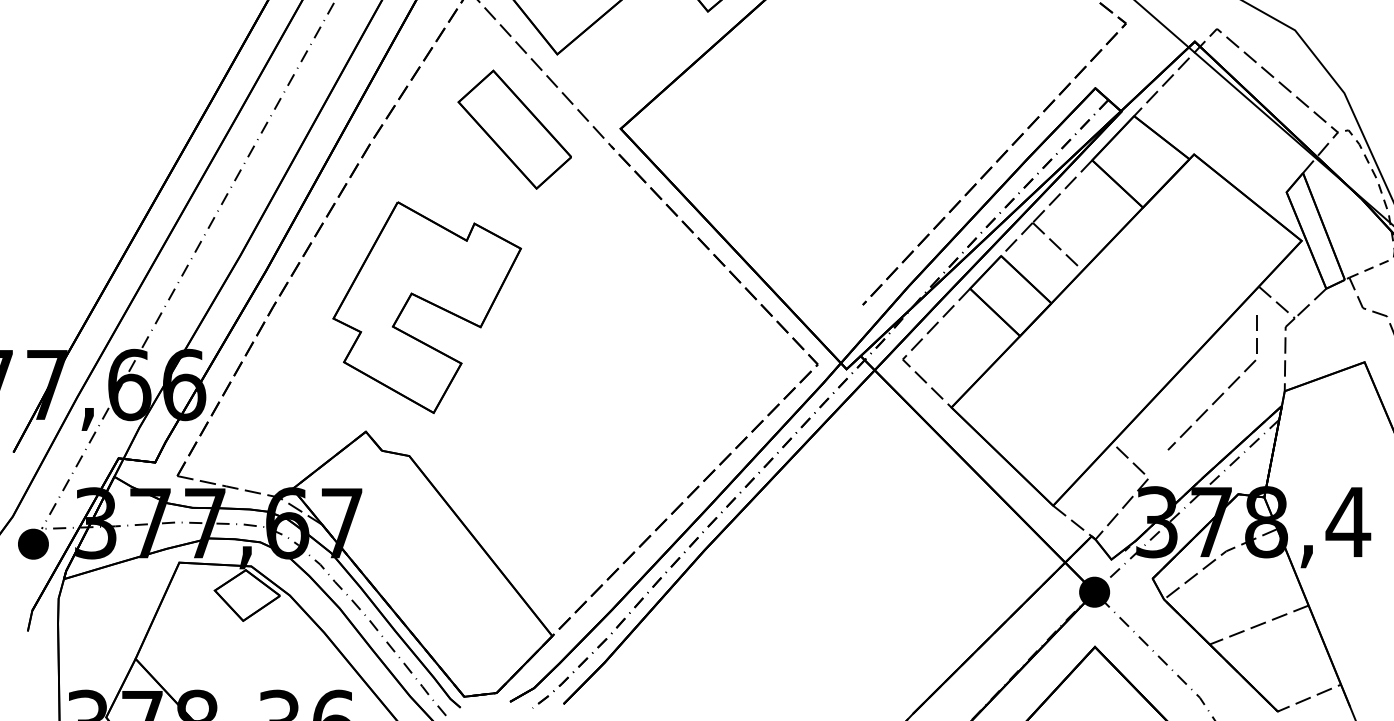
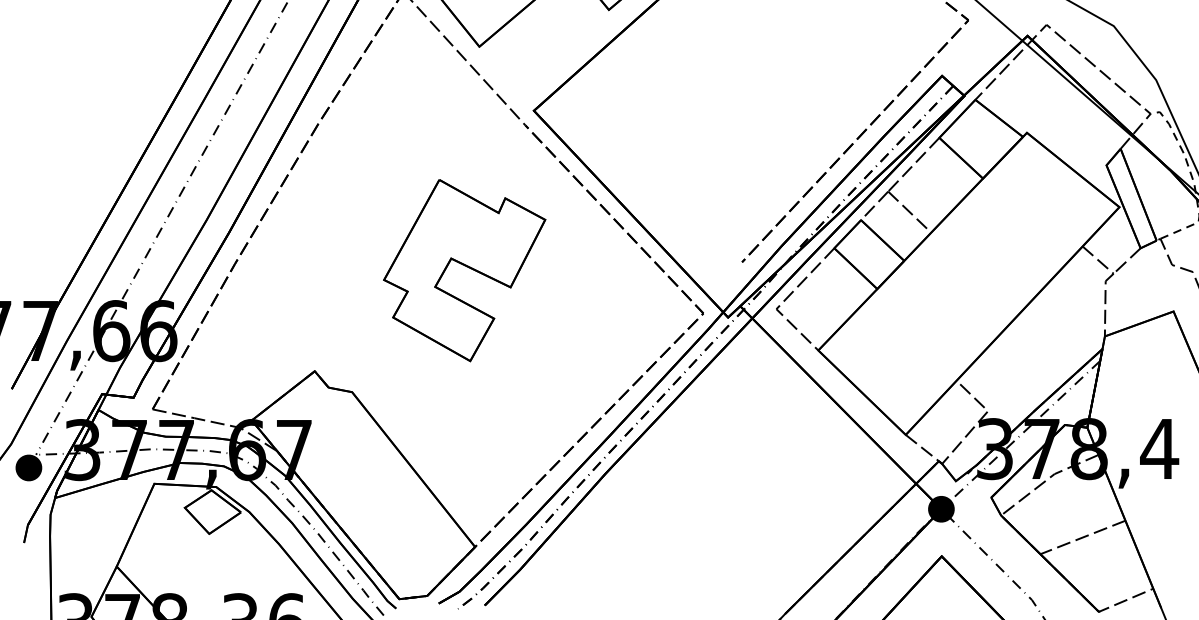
part: (514, 129) -> (442, 111), removed
part: (426, 307) -> (464, 270), moved
line: (1222, 392) -> (1051, 337), removed

